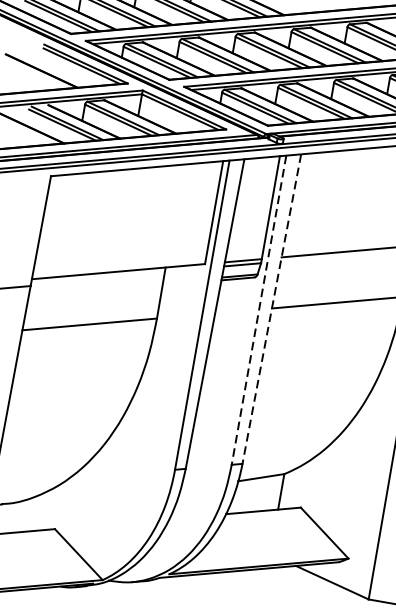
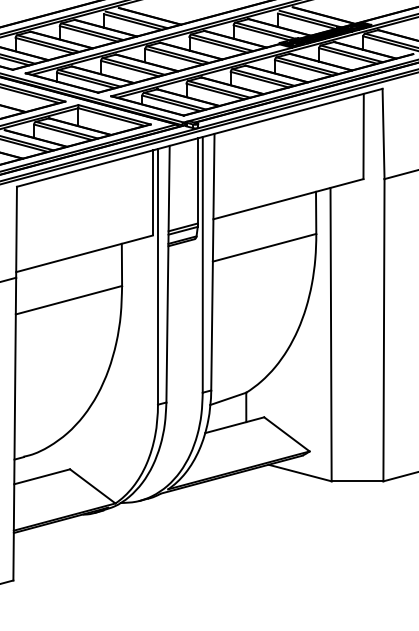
line: (258, 309) -> (202, 264), dashed -> solid
line: (271, 309) -> (212, 262), dashed -> solid

